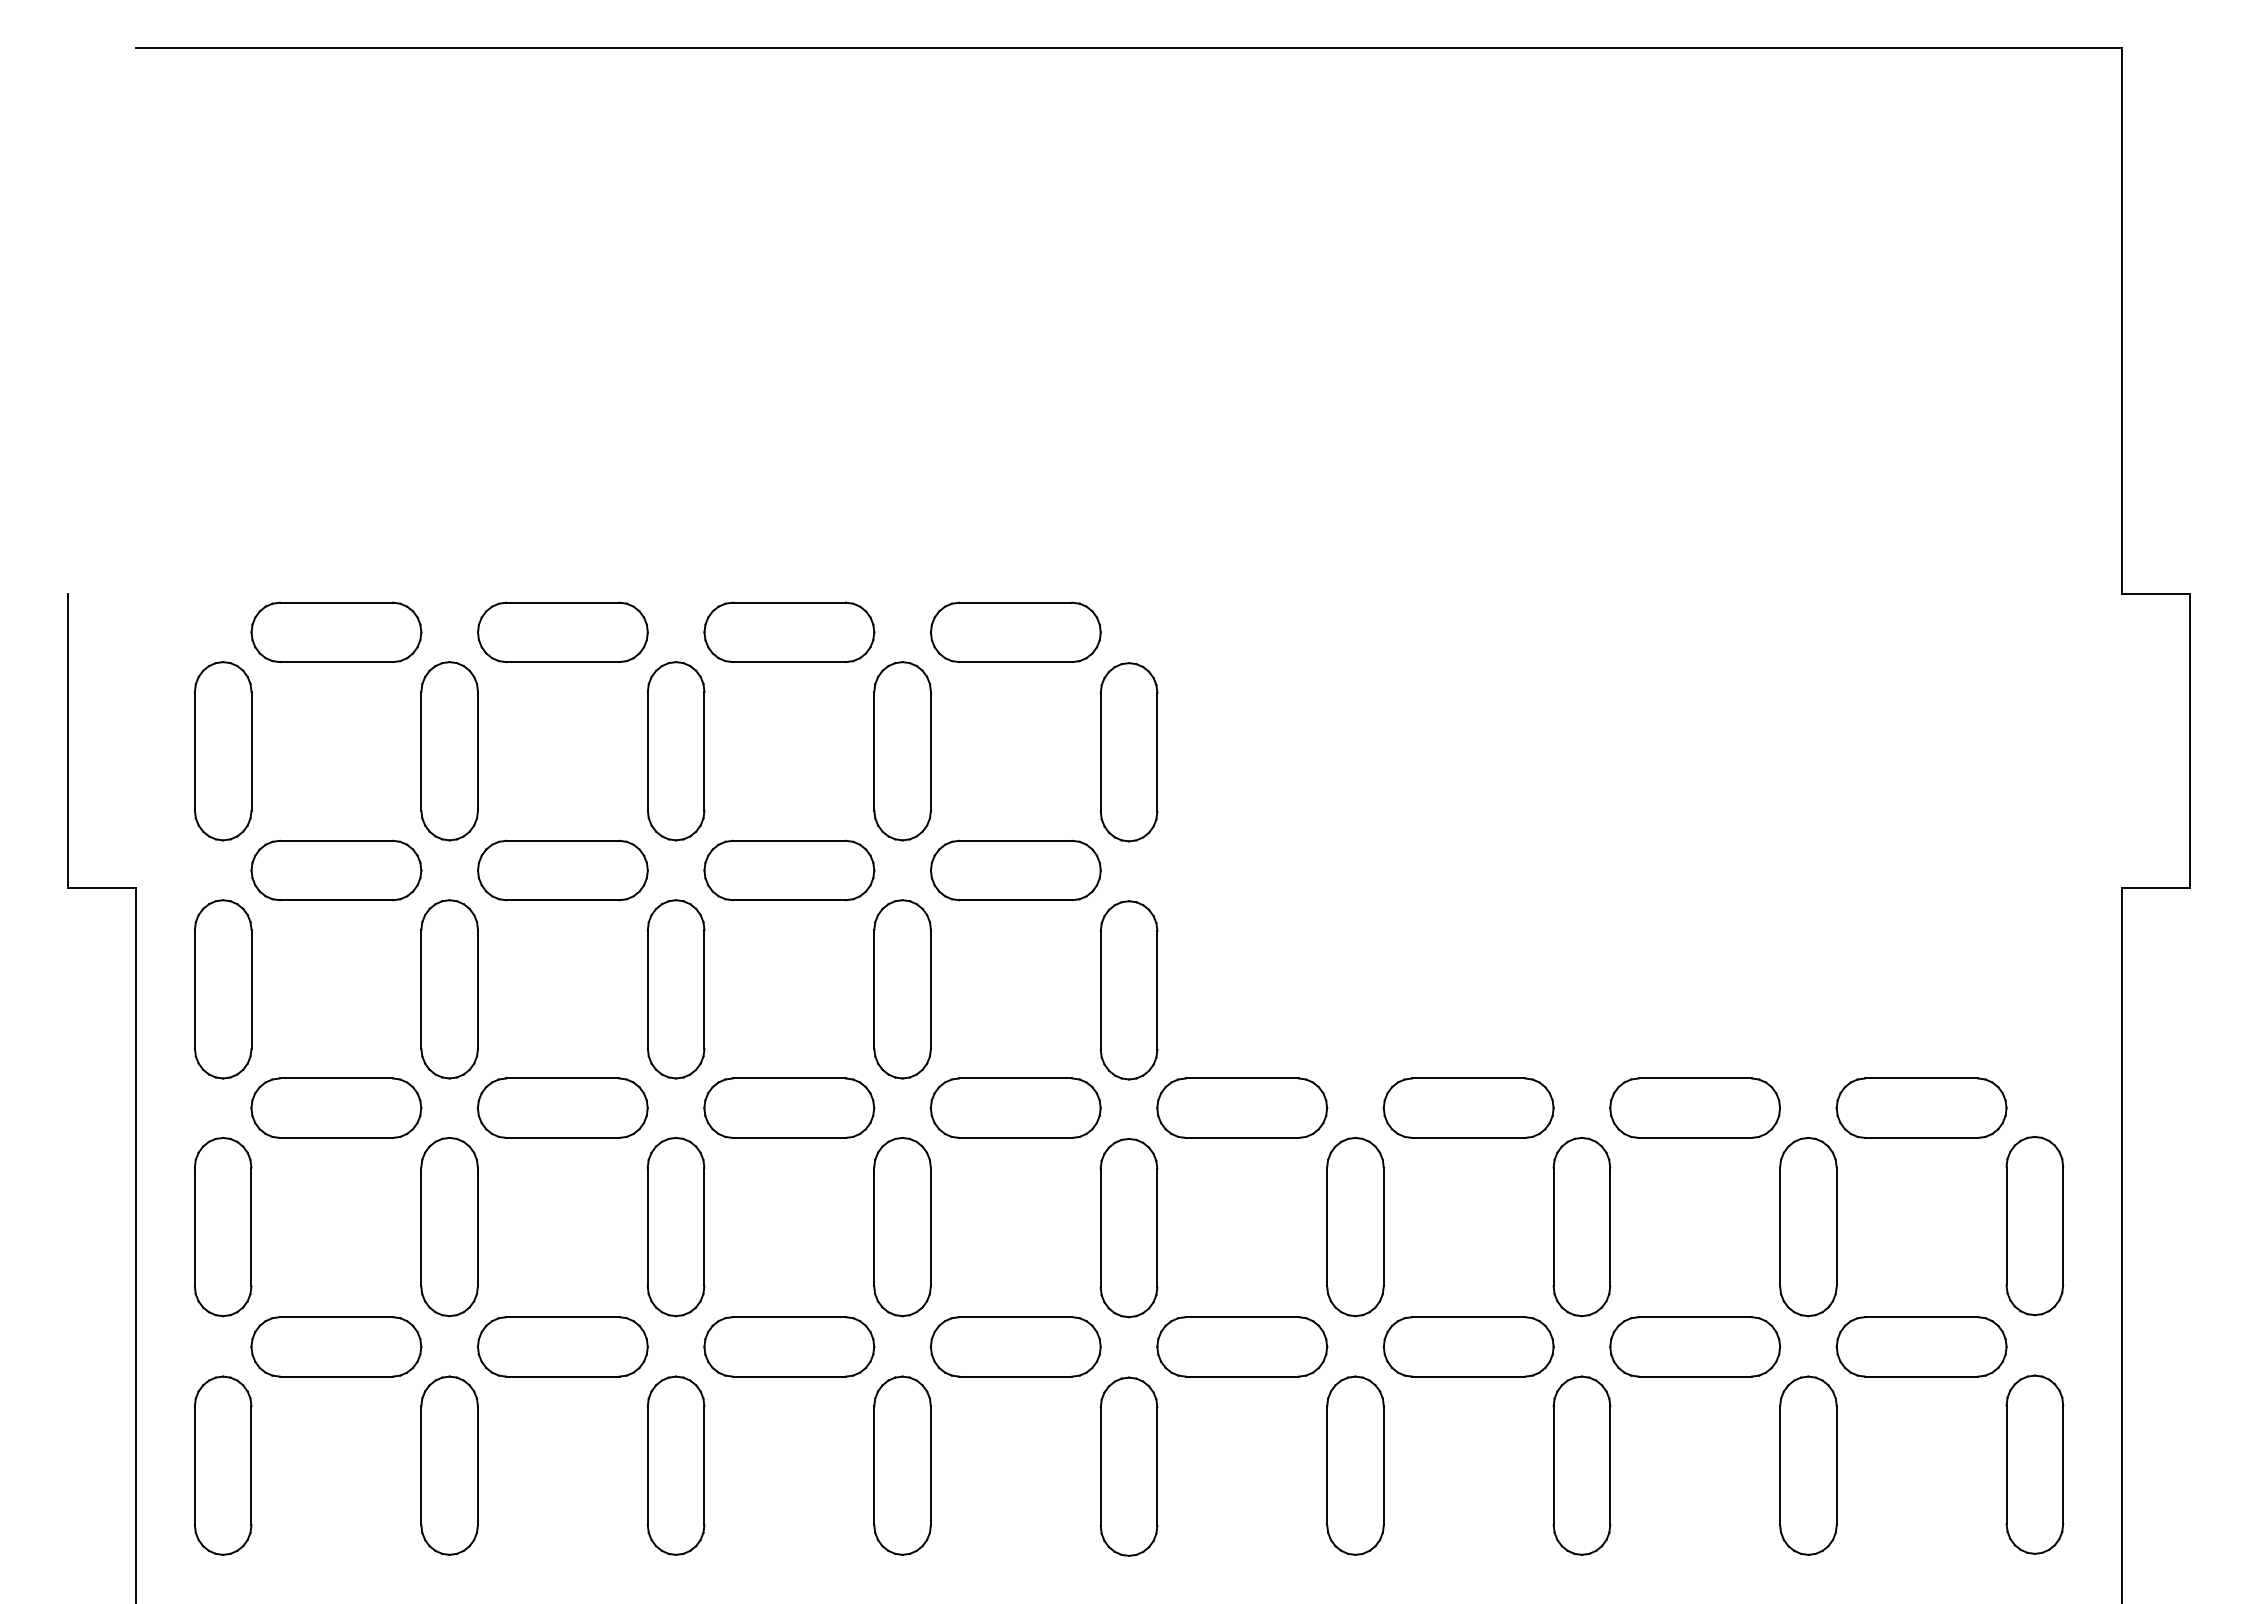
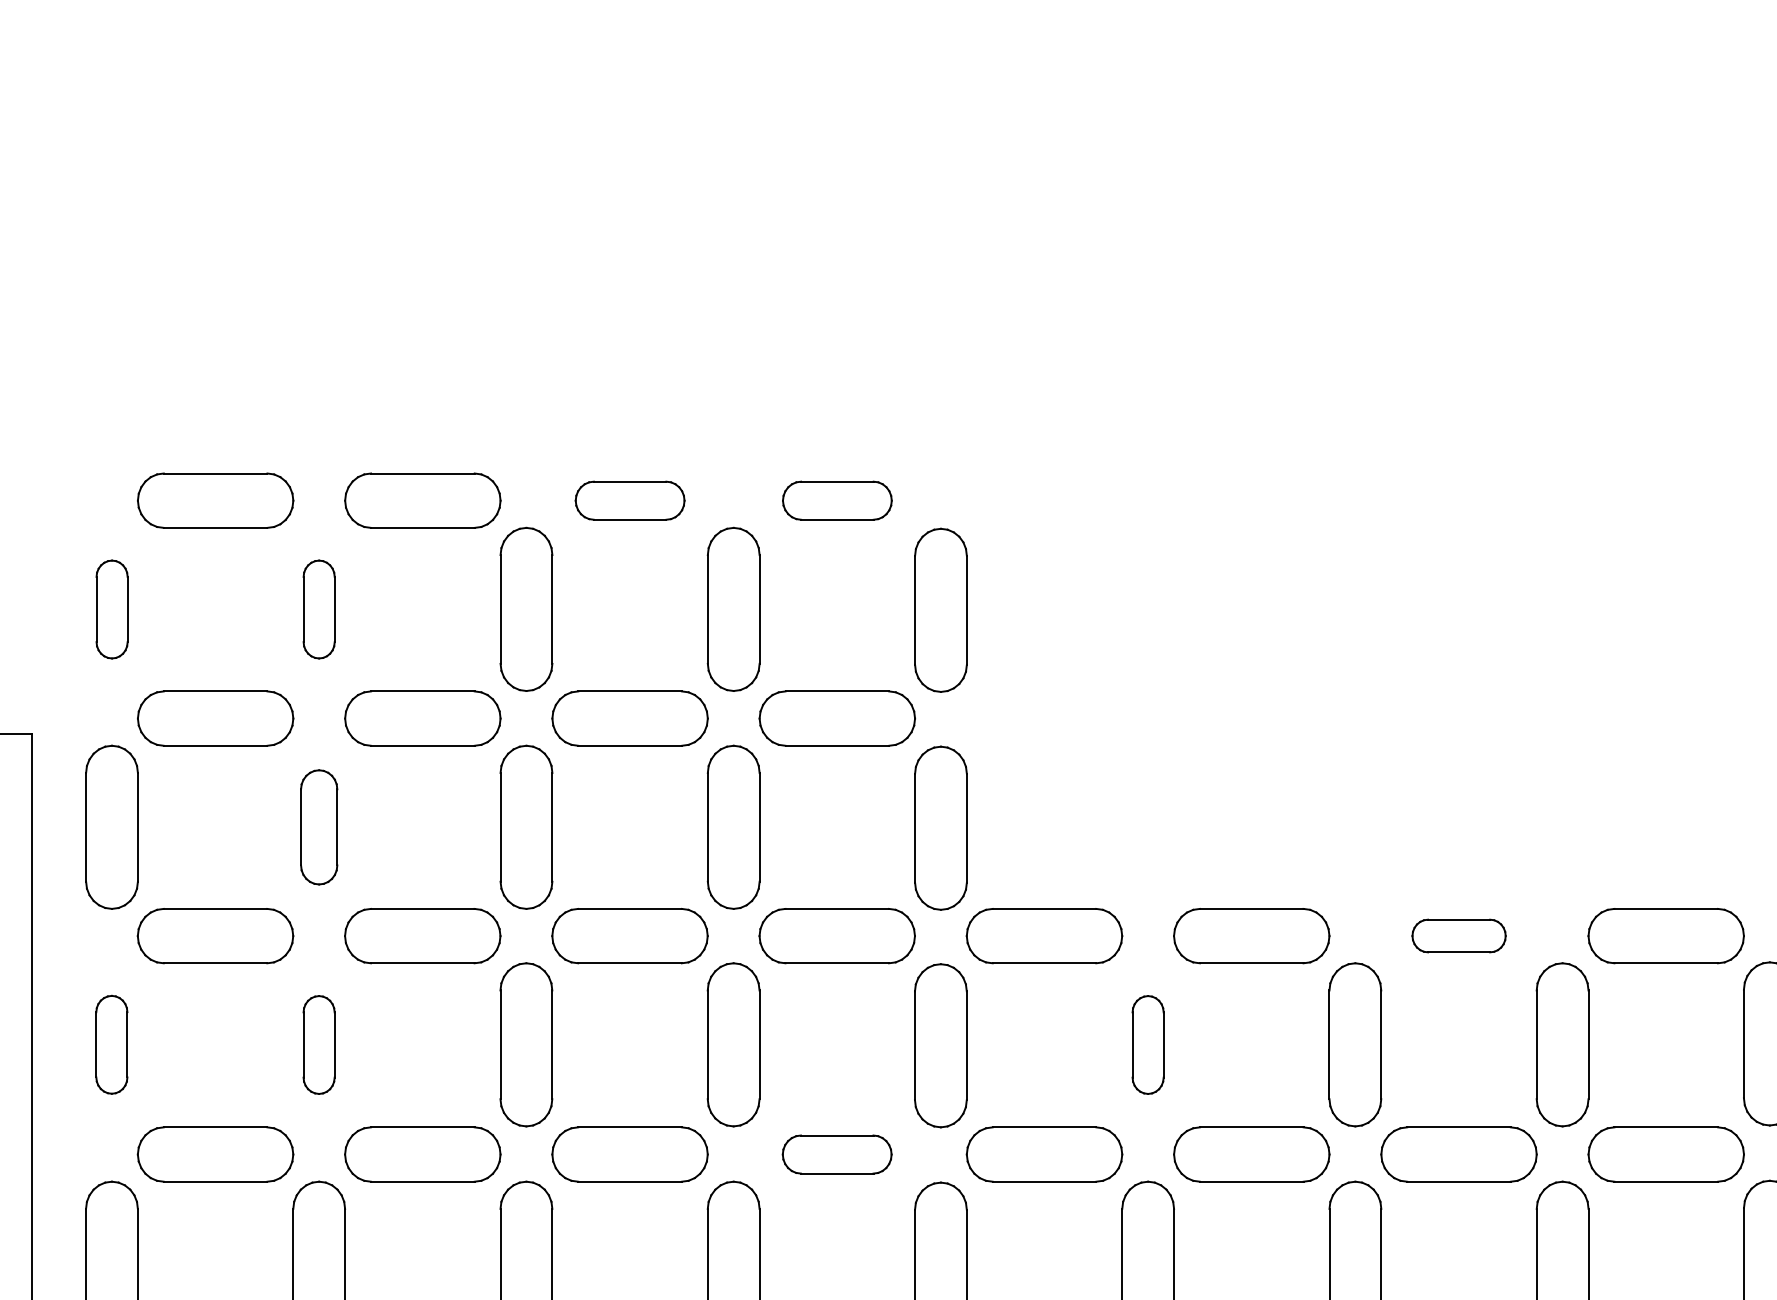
part: (789, 632) -> (630, 500), size x0.7
part: (1015, 632) -> (837, 500), size x0.7
part: (223, 751) -> (112, 609), size x0.6
part: (449, 751) -> (319, 609), size x0.6
part: (449, 989) -> (319, 827), size x0.7
part: (1695, 1107) -> (1459, 935), size x0.6
part: (222, 1226) -> (111, 1044), size x0.6
part: (449, 1227) -> (319, 1045), size x0.6
part: (1355, 1227) -> (1148, 1045), size x0.6
part: (1015, 1346) -> (837, 1154), size x0.7

